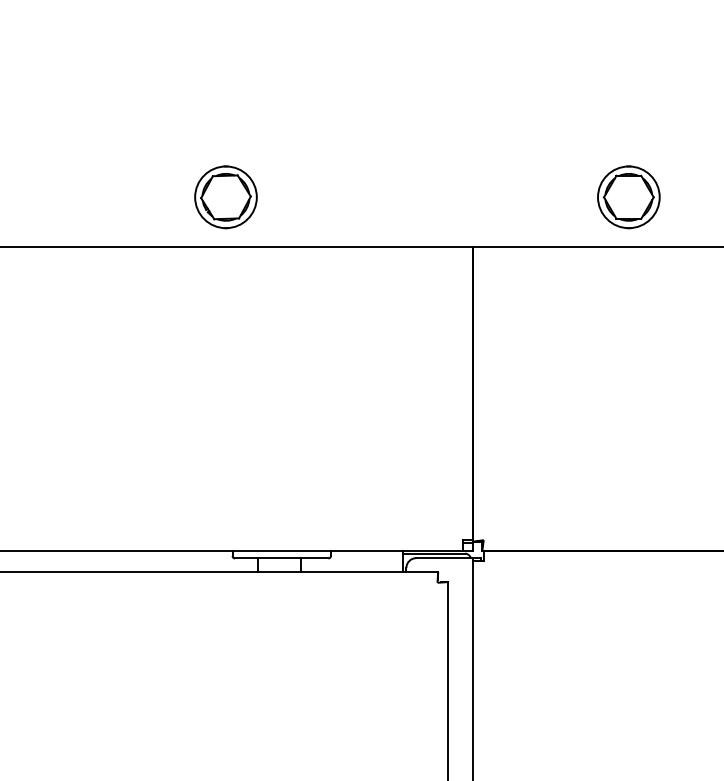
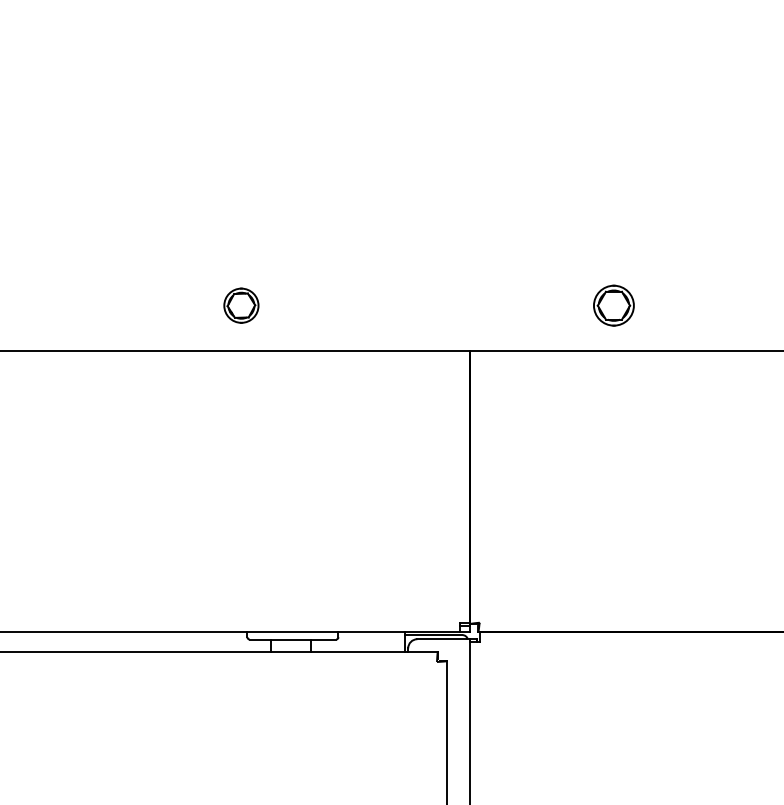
part: (226, 197) -> (241, 305), size x0.6
part: (628, 197) -> (613, 305), size x0.7

